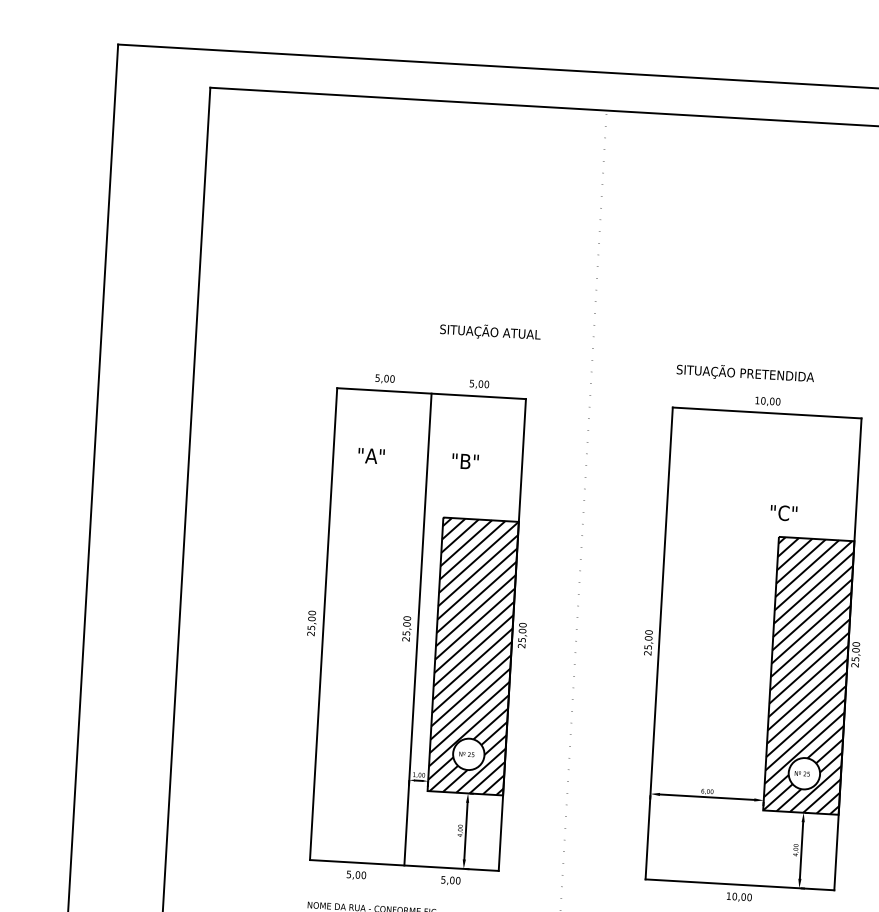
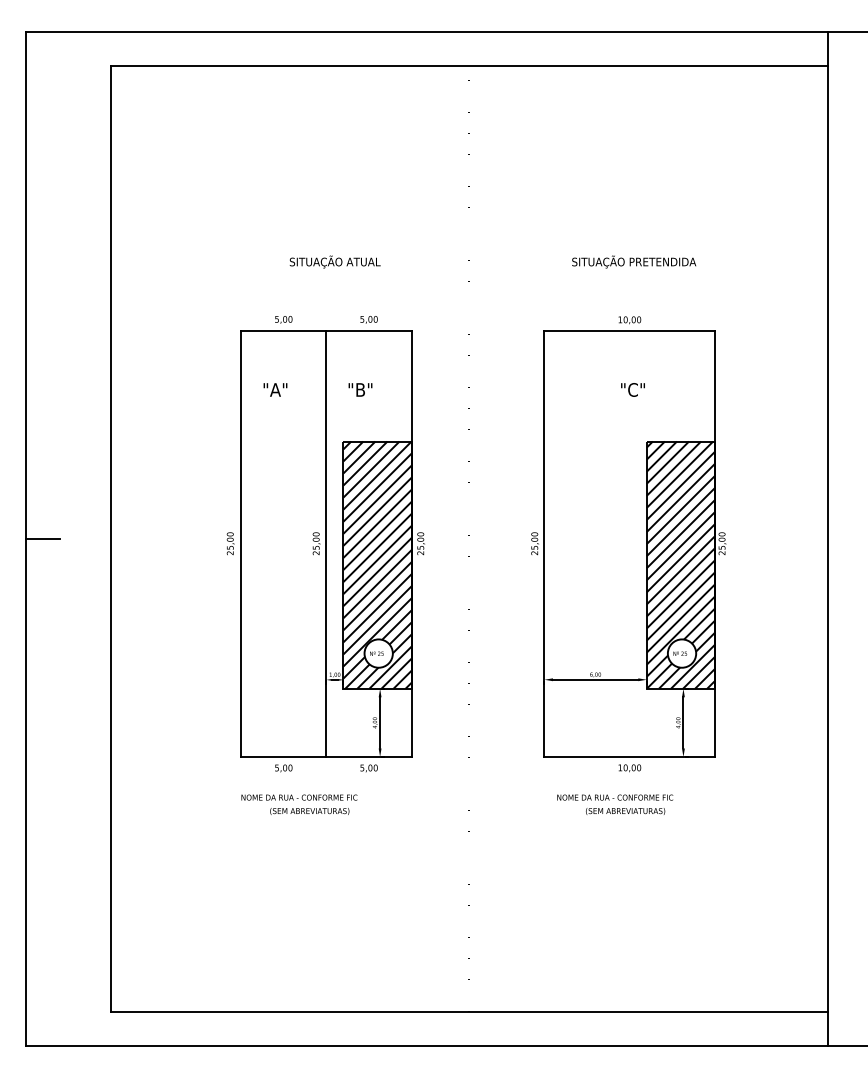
text: (489, 331) -> (334, 261), moved
text: (745, 372) -> (634, 261), moved
text: (783, 512) -> (632, 389), moved
line: (104, 605) -> (42, 538), added

